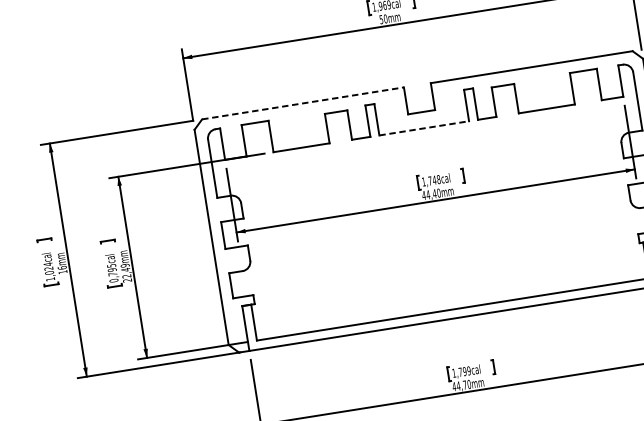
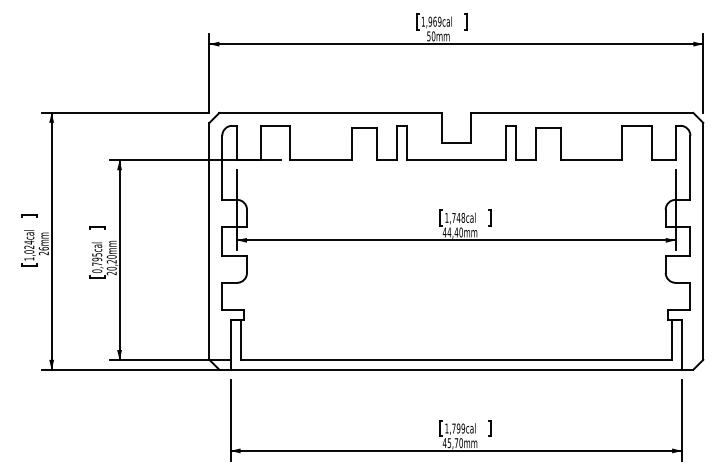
line: (303, 102) -> (330, 112), dashed -> solid
line: (424, 128) -> (456, 160), dashed -> solid
text: (125, 270) -> (111, 262), 22,49mm -> 20,20mm
text: (62, 272) -> (43, 253), 16mm -> 26mm
text: (458, 386) -> (449, 443), 44,70mm -> 45,70mm

